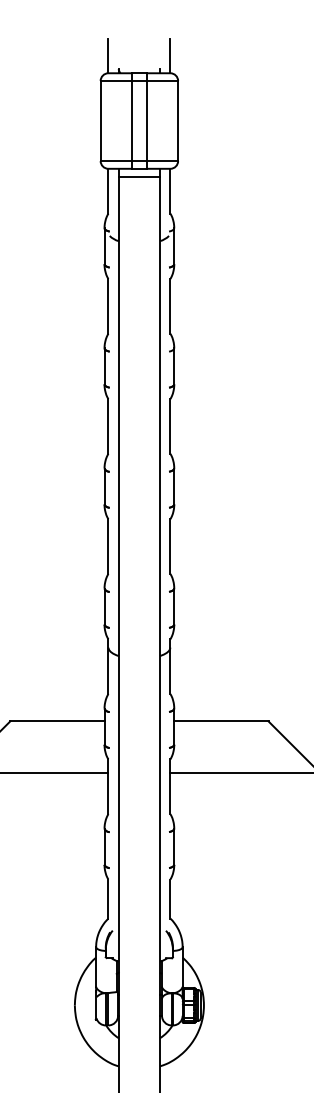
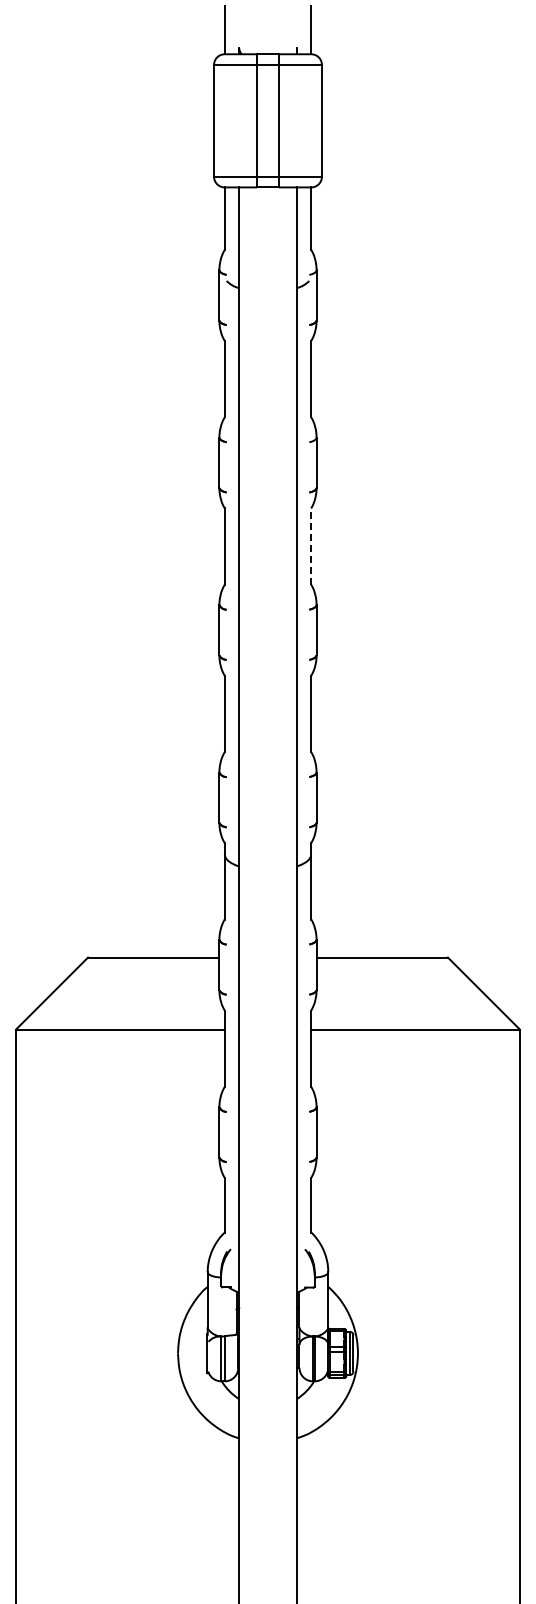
line: (139, 176) -> (267, 198), removed
line: (170, 426) -> (311, 546), solid -> dashed

